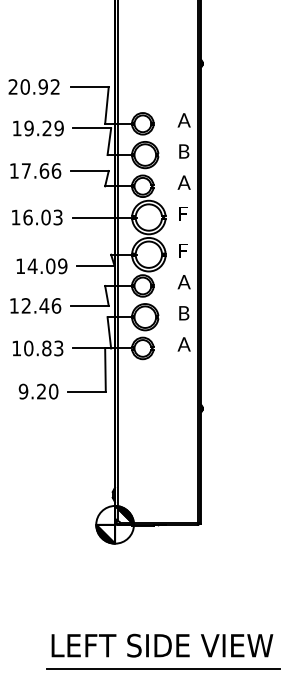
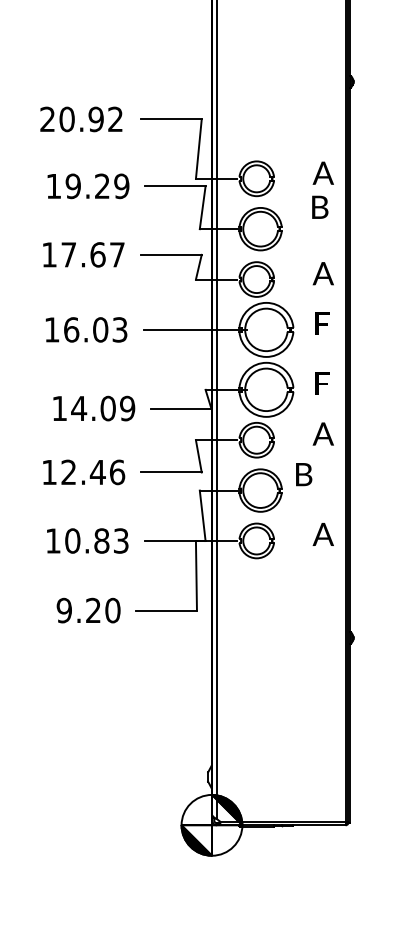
text: (184, 151) -> (320, 207), moved
text: (56, 170) -> (117, 254), 17.66 -> 17.67
text: (184, 313) -> (304, 474), moved

